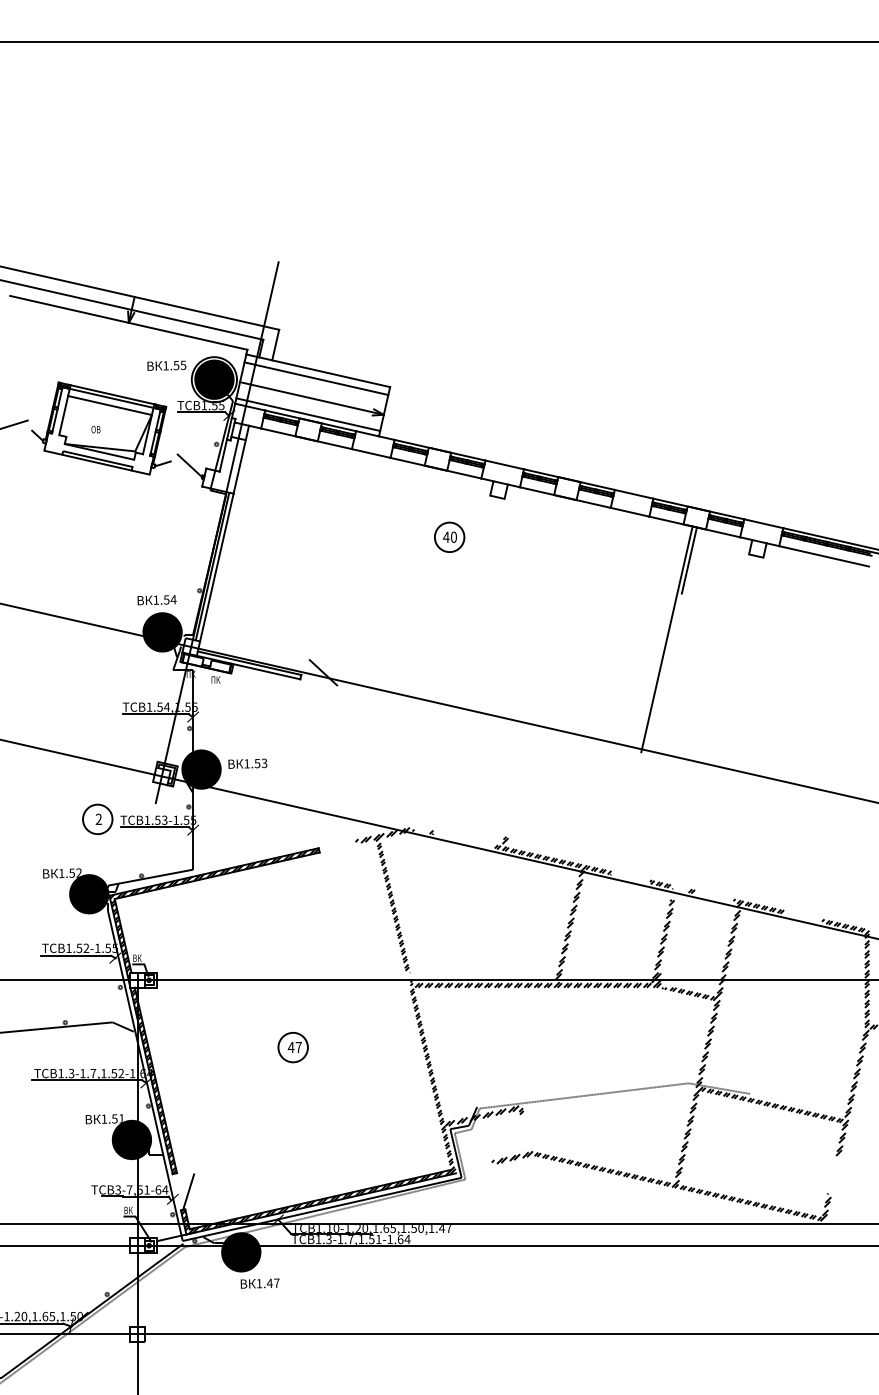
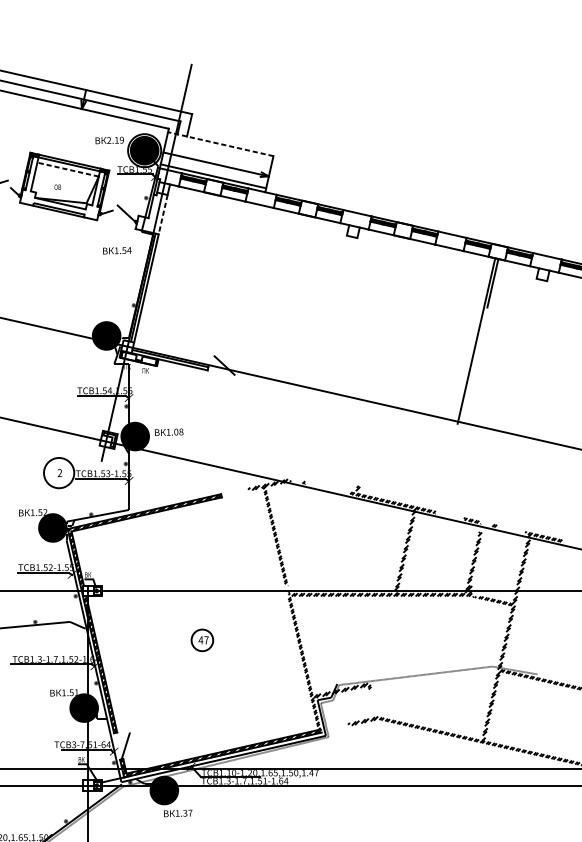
text: (174, 365) -> (115, 140), 1.55 -> 2.19
line: (318, 370) -> (220, 143), solid -> dashed
line: (316, 378) -> (219, 149), removed
line: (109, 405) -> (67, 169), solid -> dashed
line: (239, 467) -> (163, 215), solid -> dashed
part: (449, 536) -> (317, 265), removed
text: (156, 600) -> (116, 251), moved
text: (260, 763) -> (178, 432), 1.53 -> 1.08
circle: (97, 819) -> (58, 473), size x1.4
text: (269, 1283) -> (185, 813), 1.47 -> 1.37

